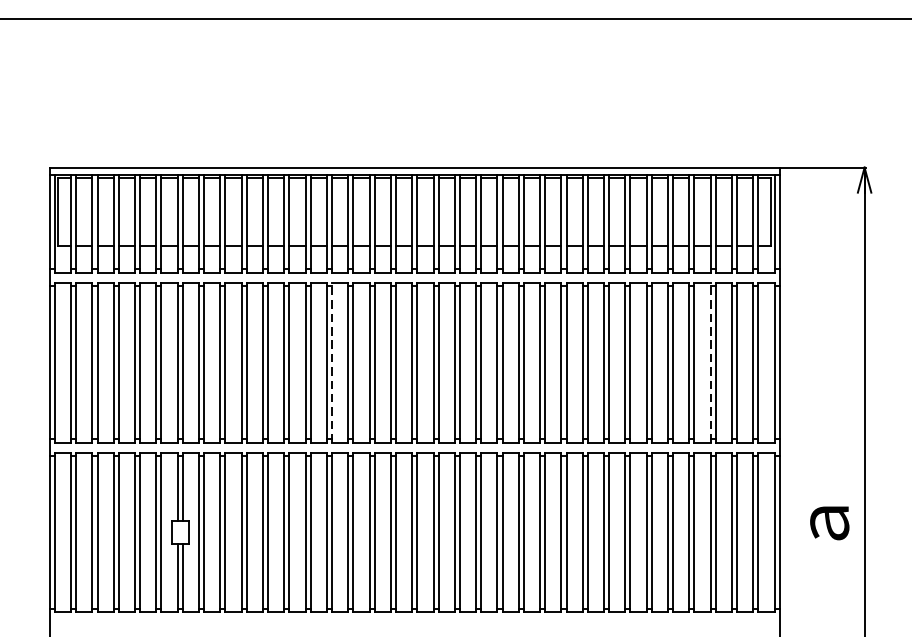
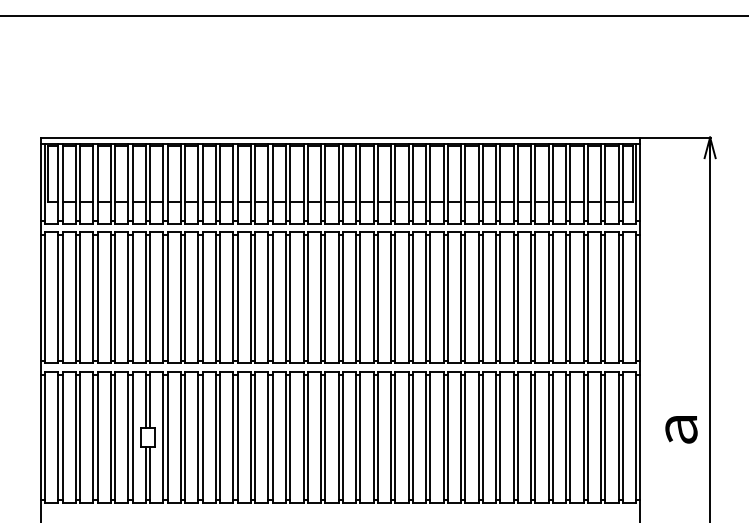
line: (331, 362) -> (272, 297), dashed -> solid
line: (710, 362) -> (583, 297), dashed -> solid

